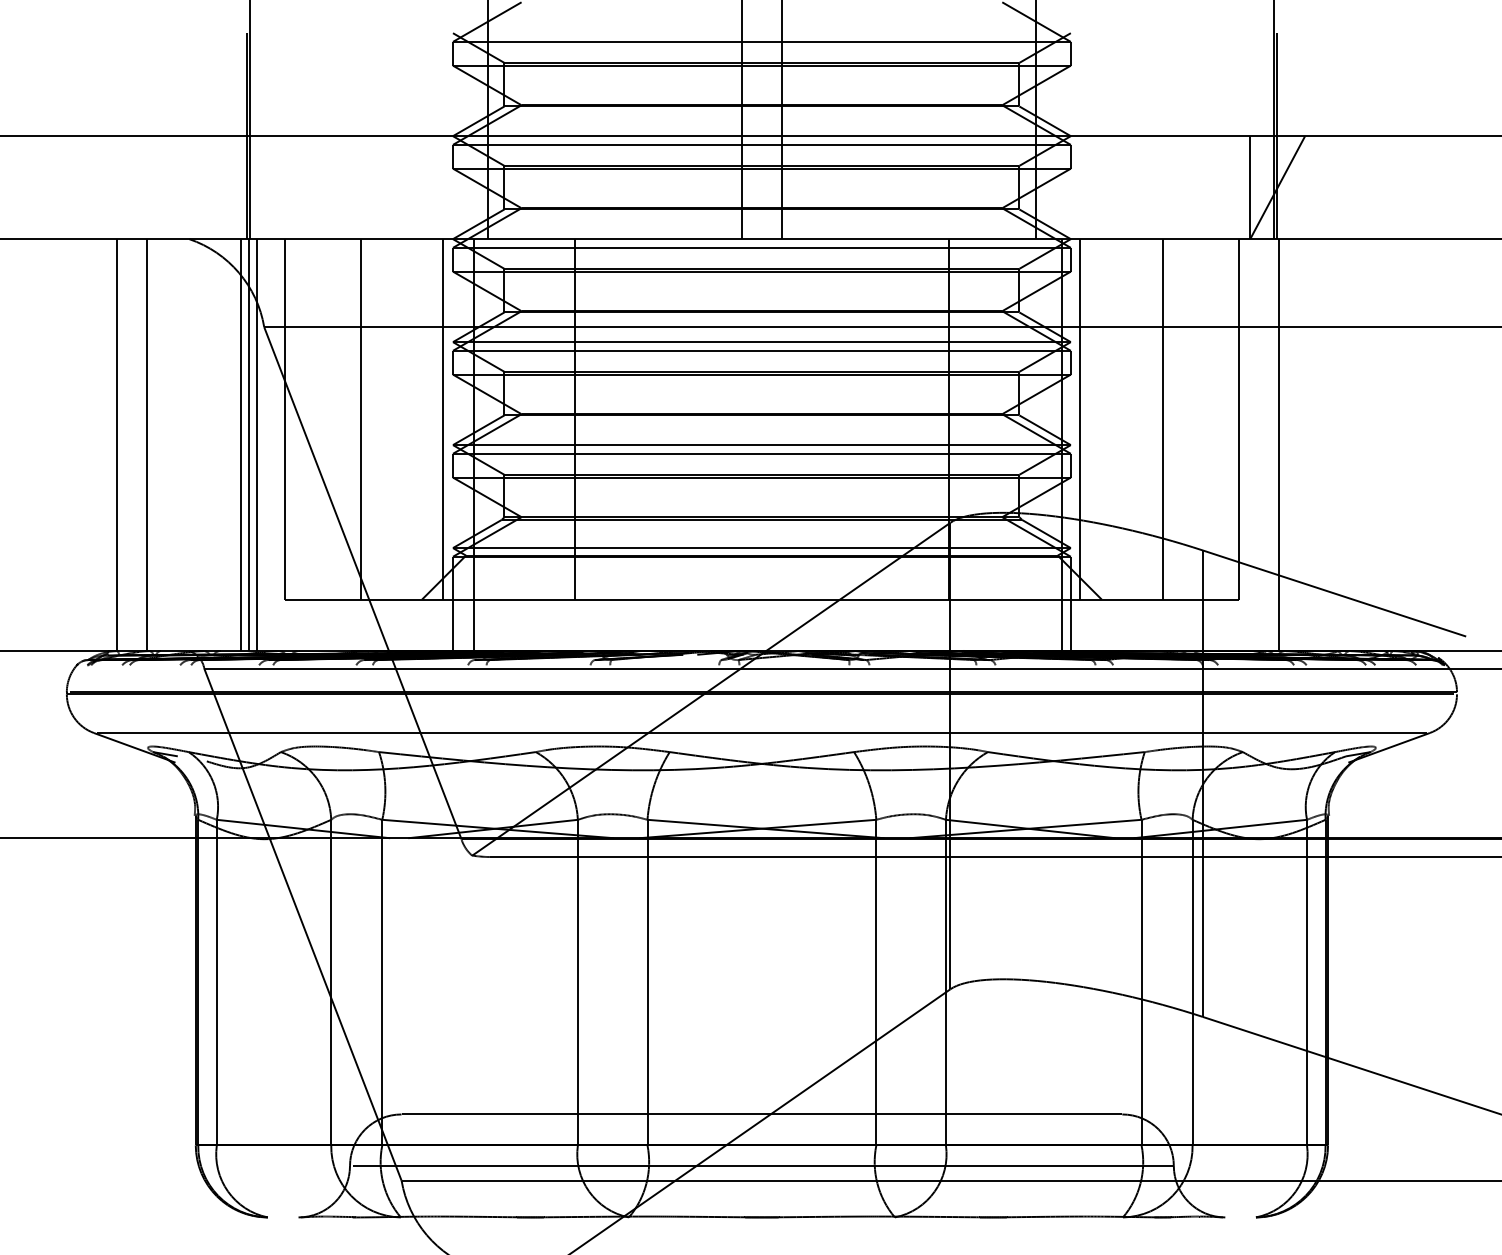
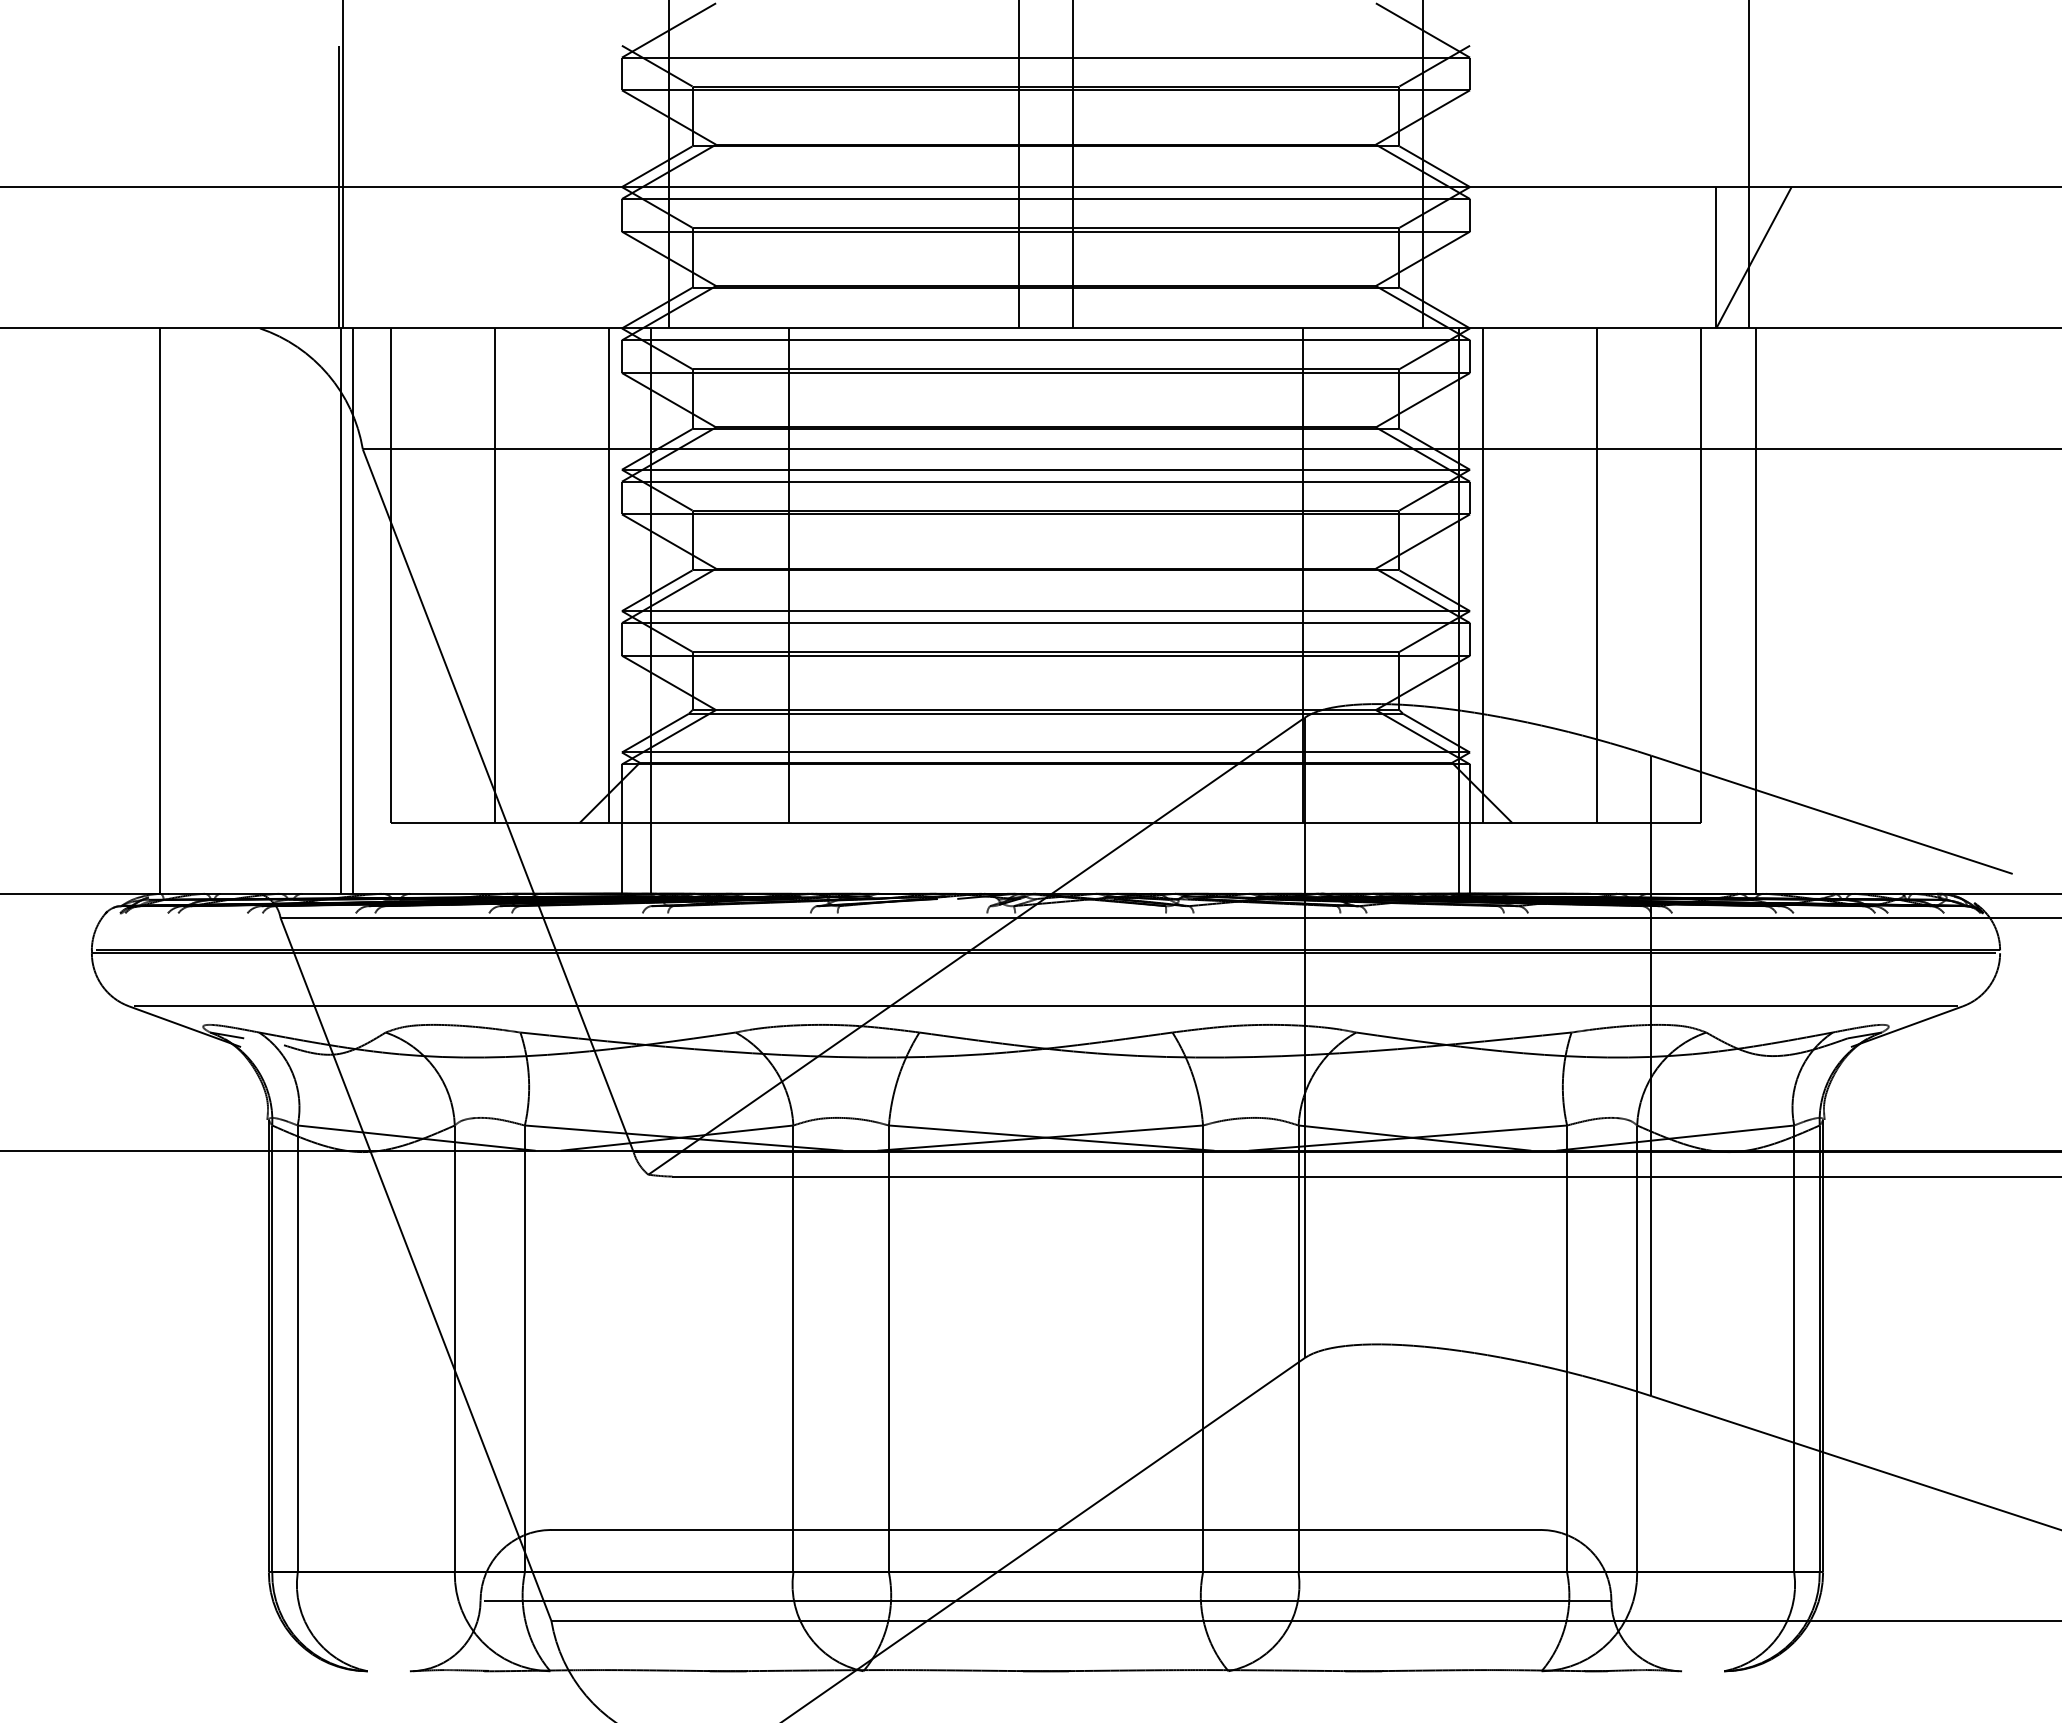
line: (1276, 135) -> (1752, 186), removed
line: (146, 444) -> (201, 610), removed
line: (240, 444) -> (330, 610), removed

